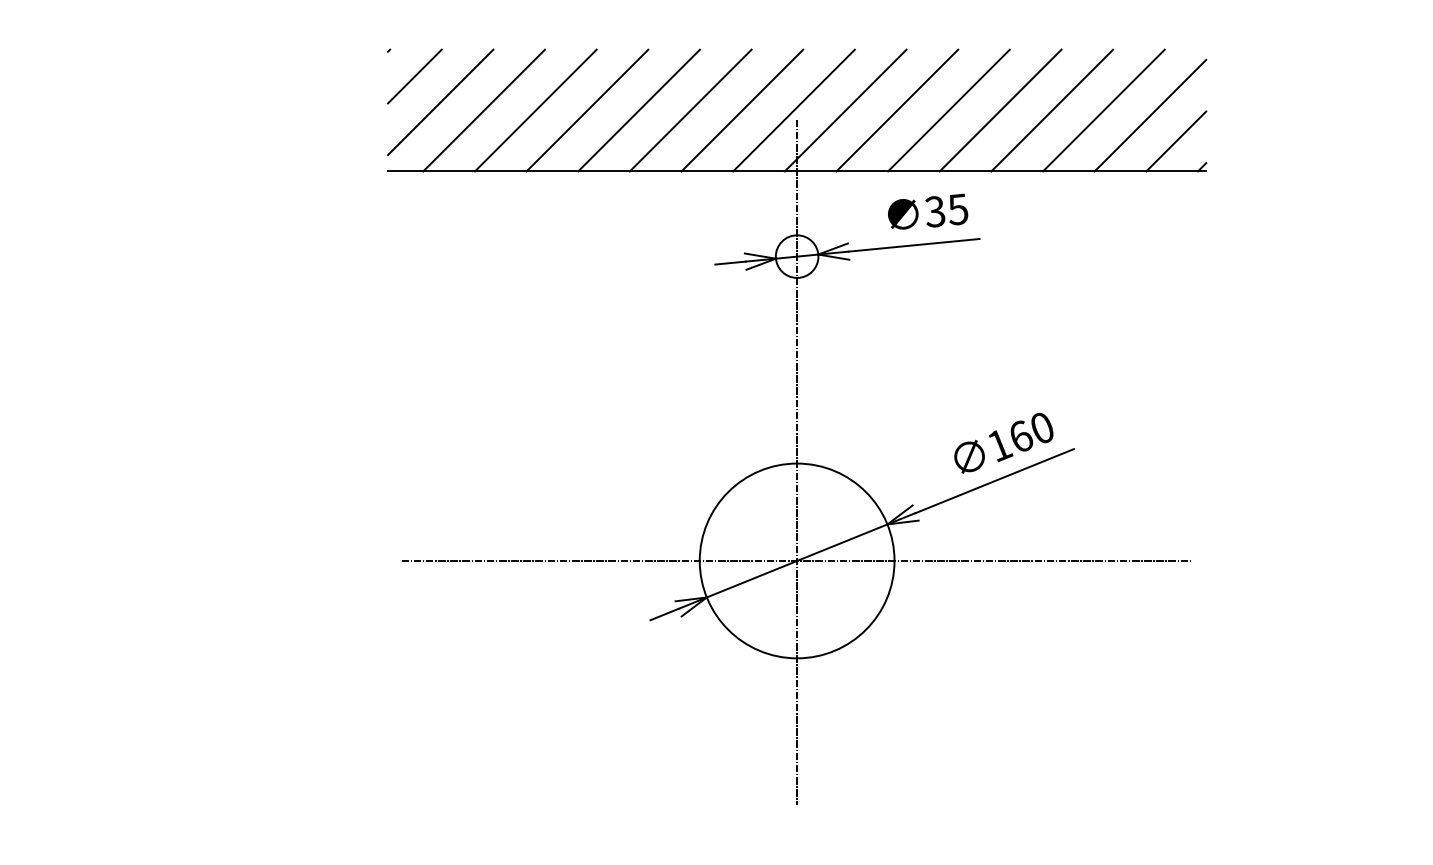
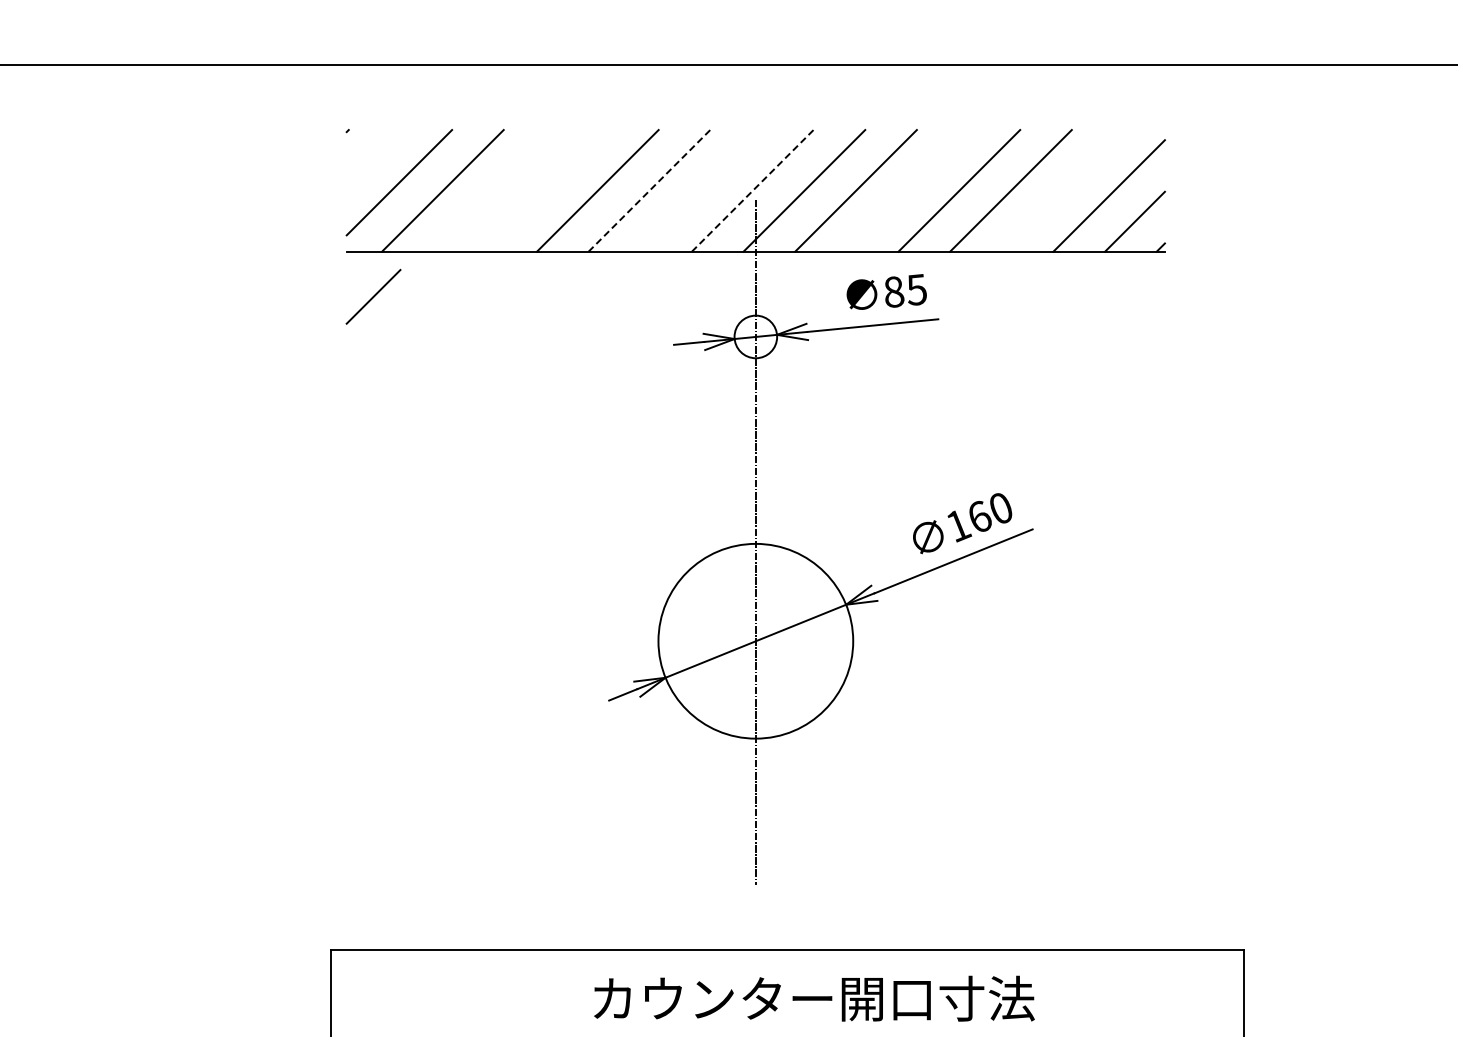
line: (414, 76) -> (373, 296), moved
line: (535, 110) -> (494, 190), removed
line: (587, 110) -> (546, 190), removed
line: (690, 110) -> (649, 190), solid -> dashed
line: (741, 110) -> (700, 190), removed
line: (794, 110) -> (753, 190), solid -> dashed
line: (948, 110) -> (907, 190), removed
line: (1103, 110) -> (1062, 190), removed
text: (935, 211) -> (894, 291), 35 -> 85
line: (796, 561) -> (755, 641), removed

